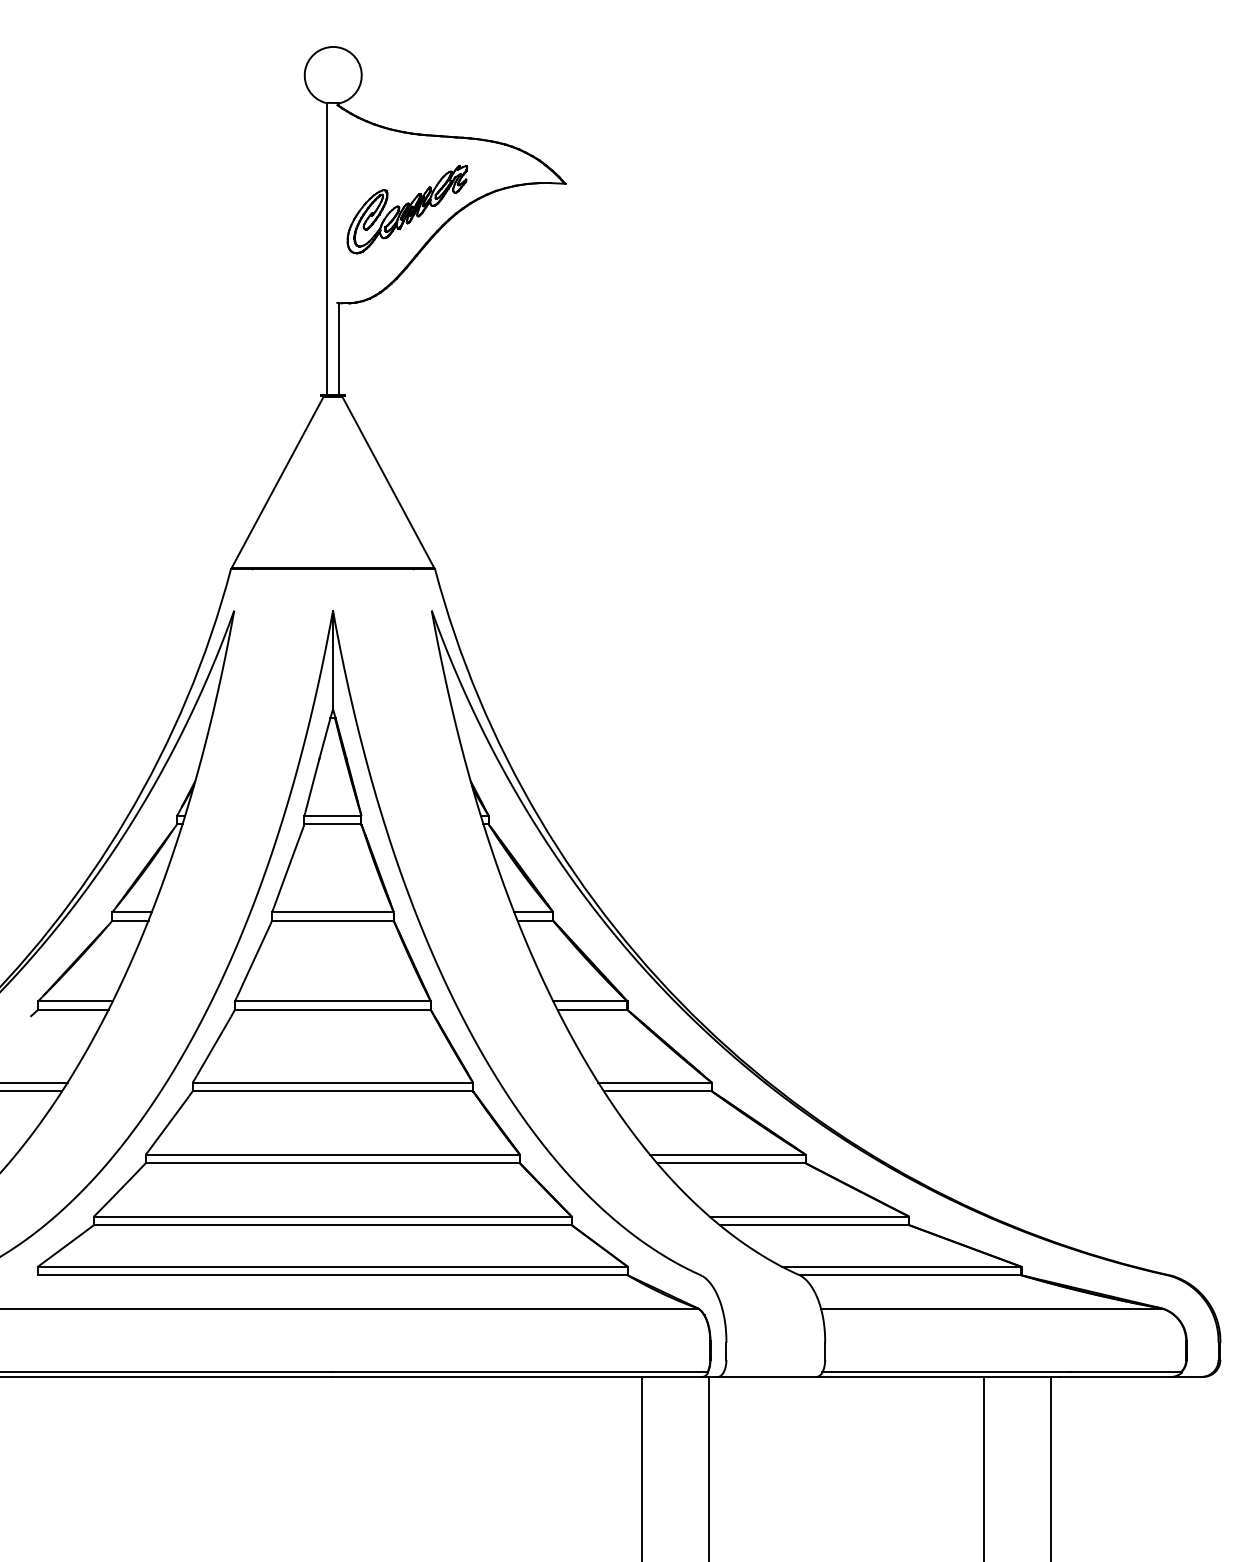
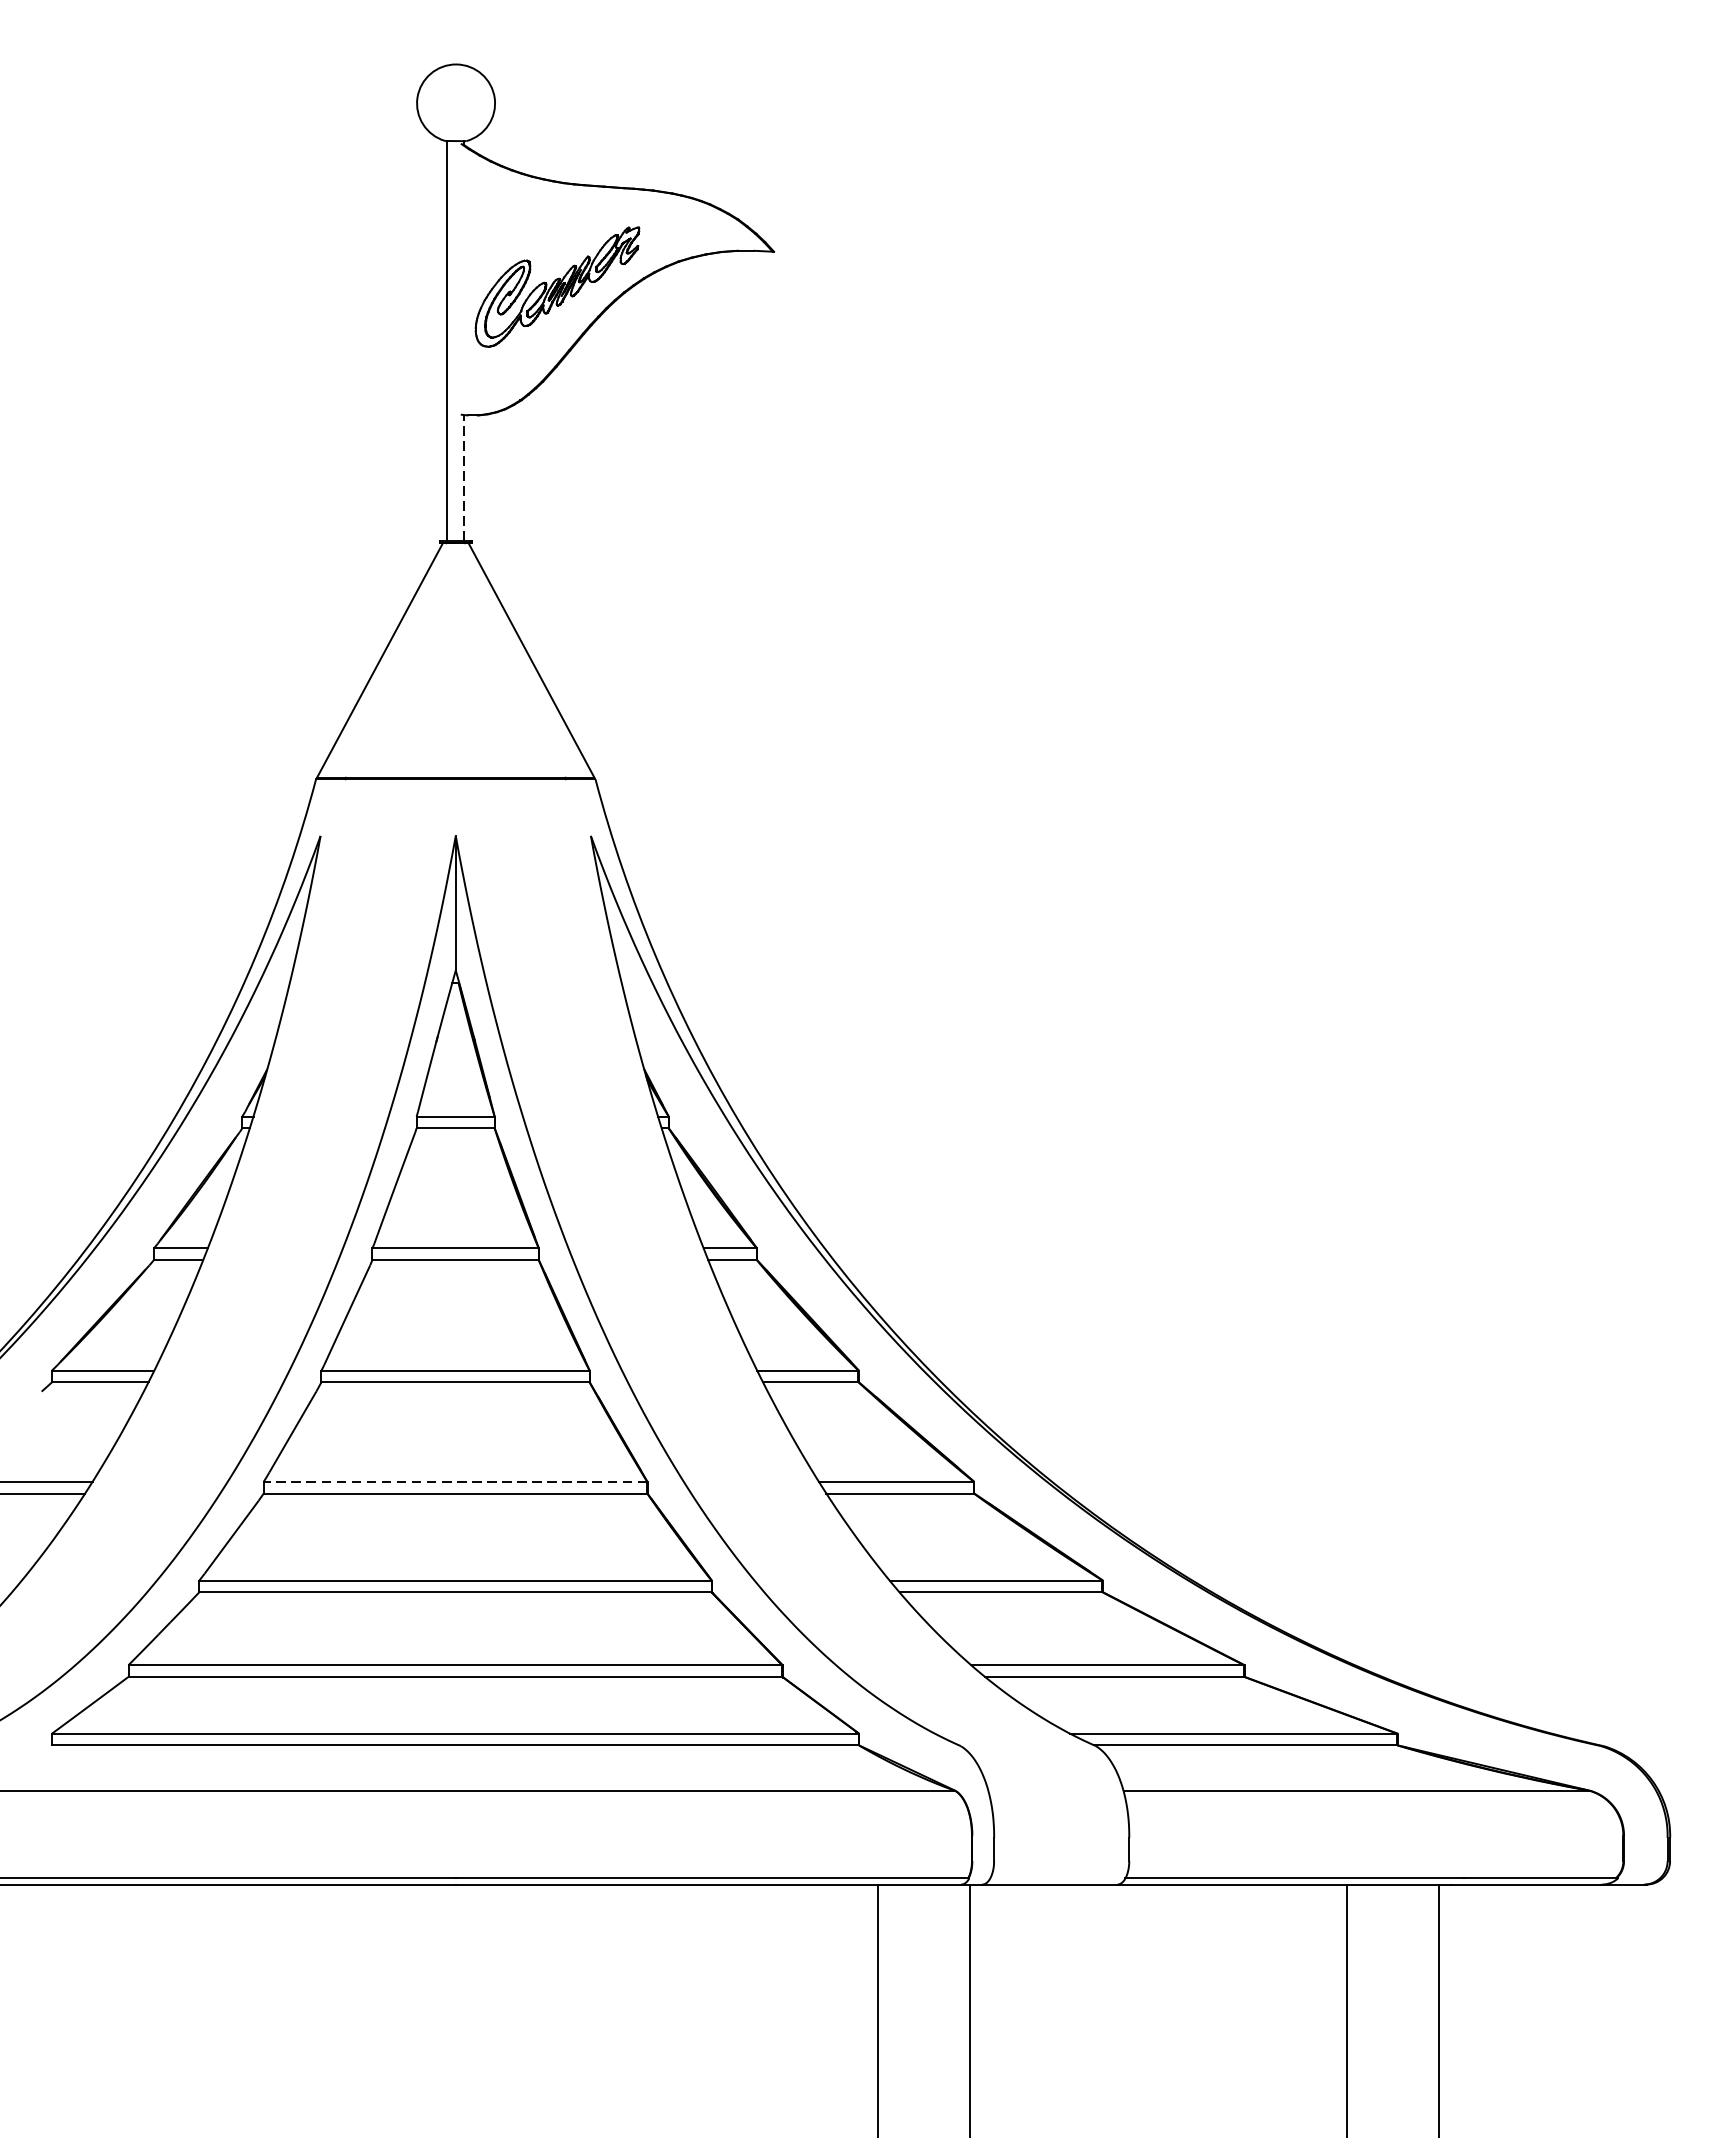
line: (339, 348) -> (464, 477), solid -> dashed
line: (332, 1082) -> (455, 1481), solid -> dashed

